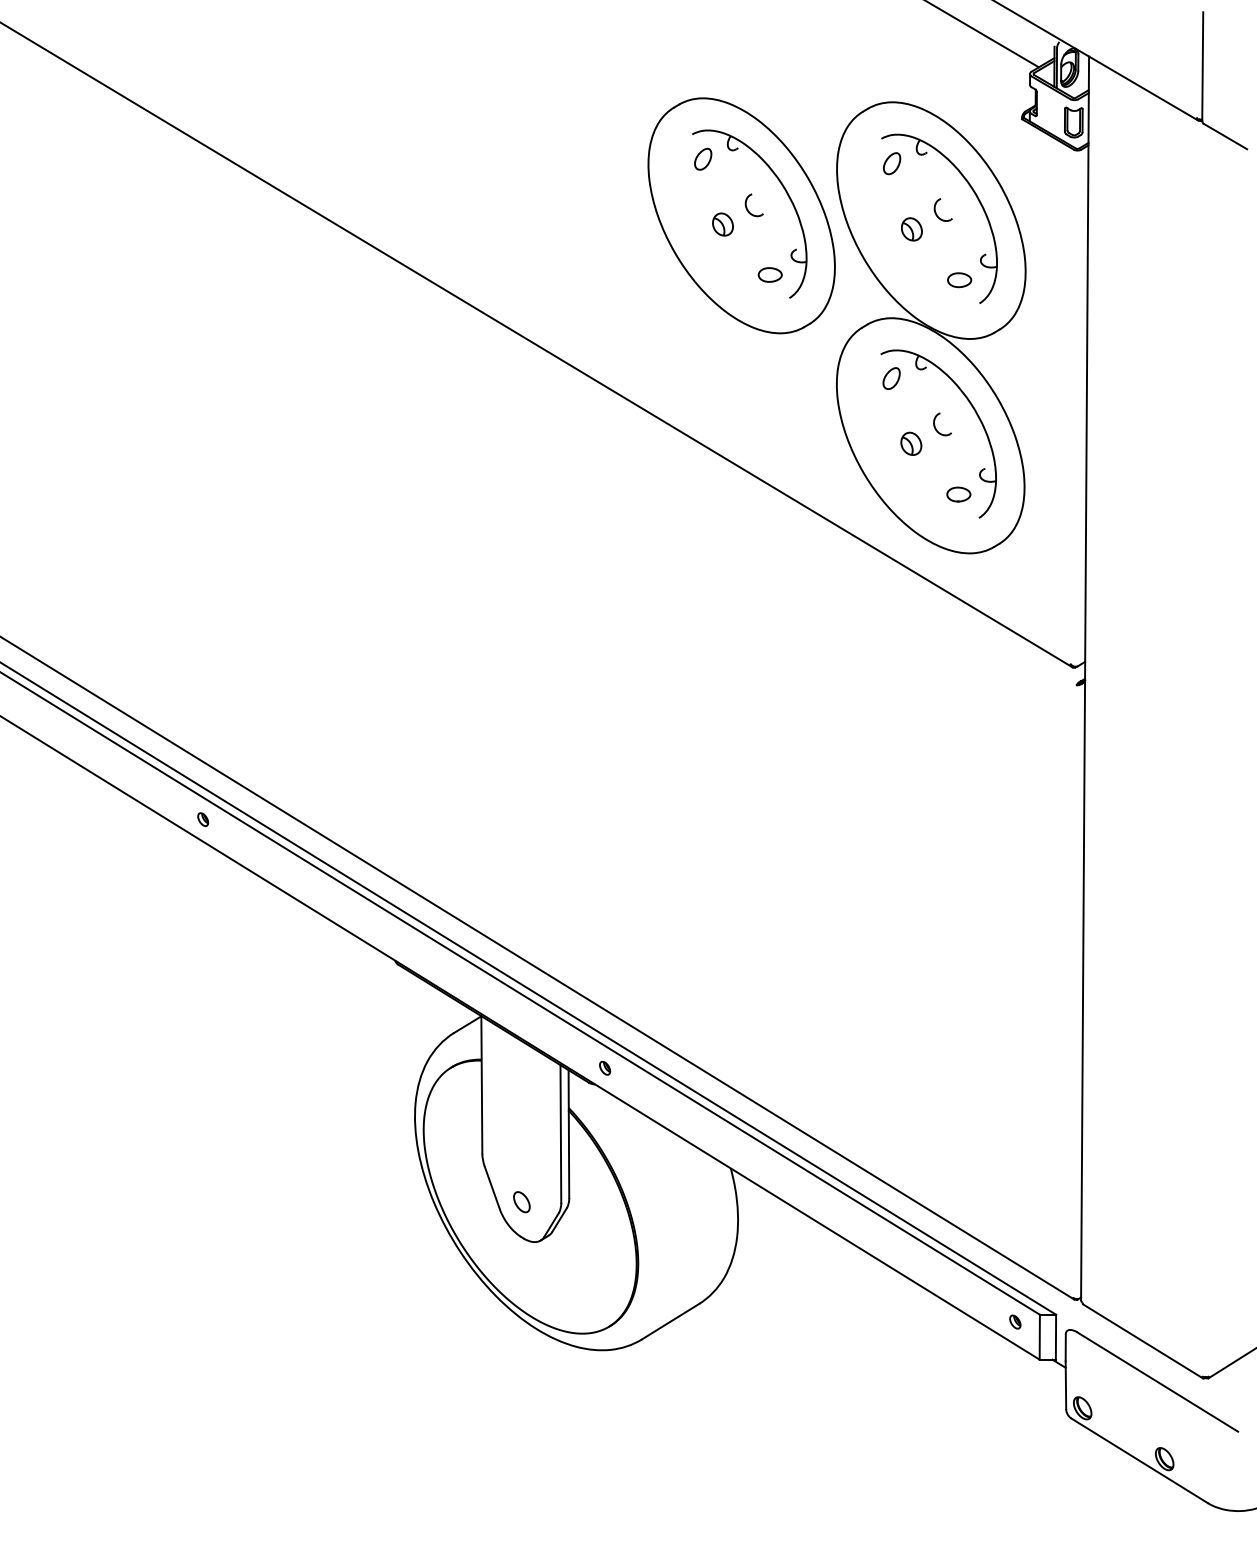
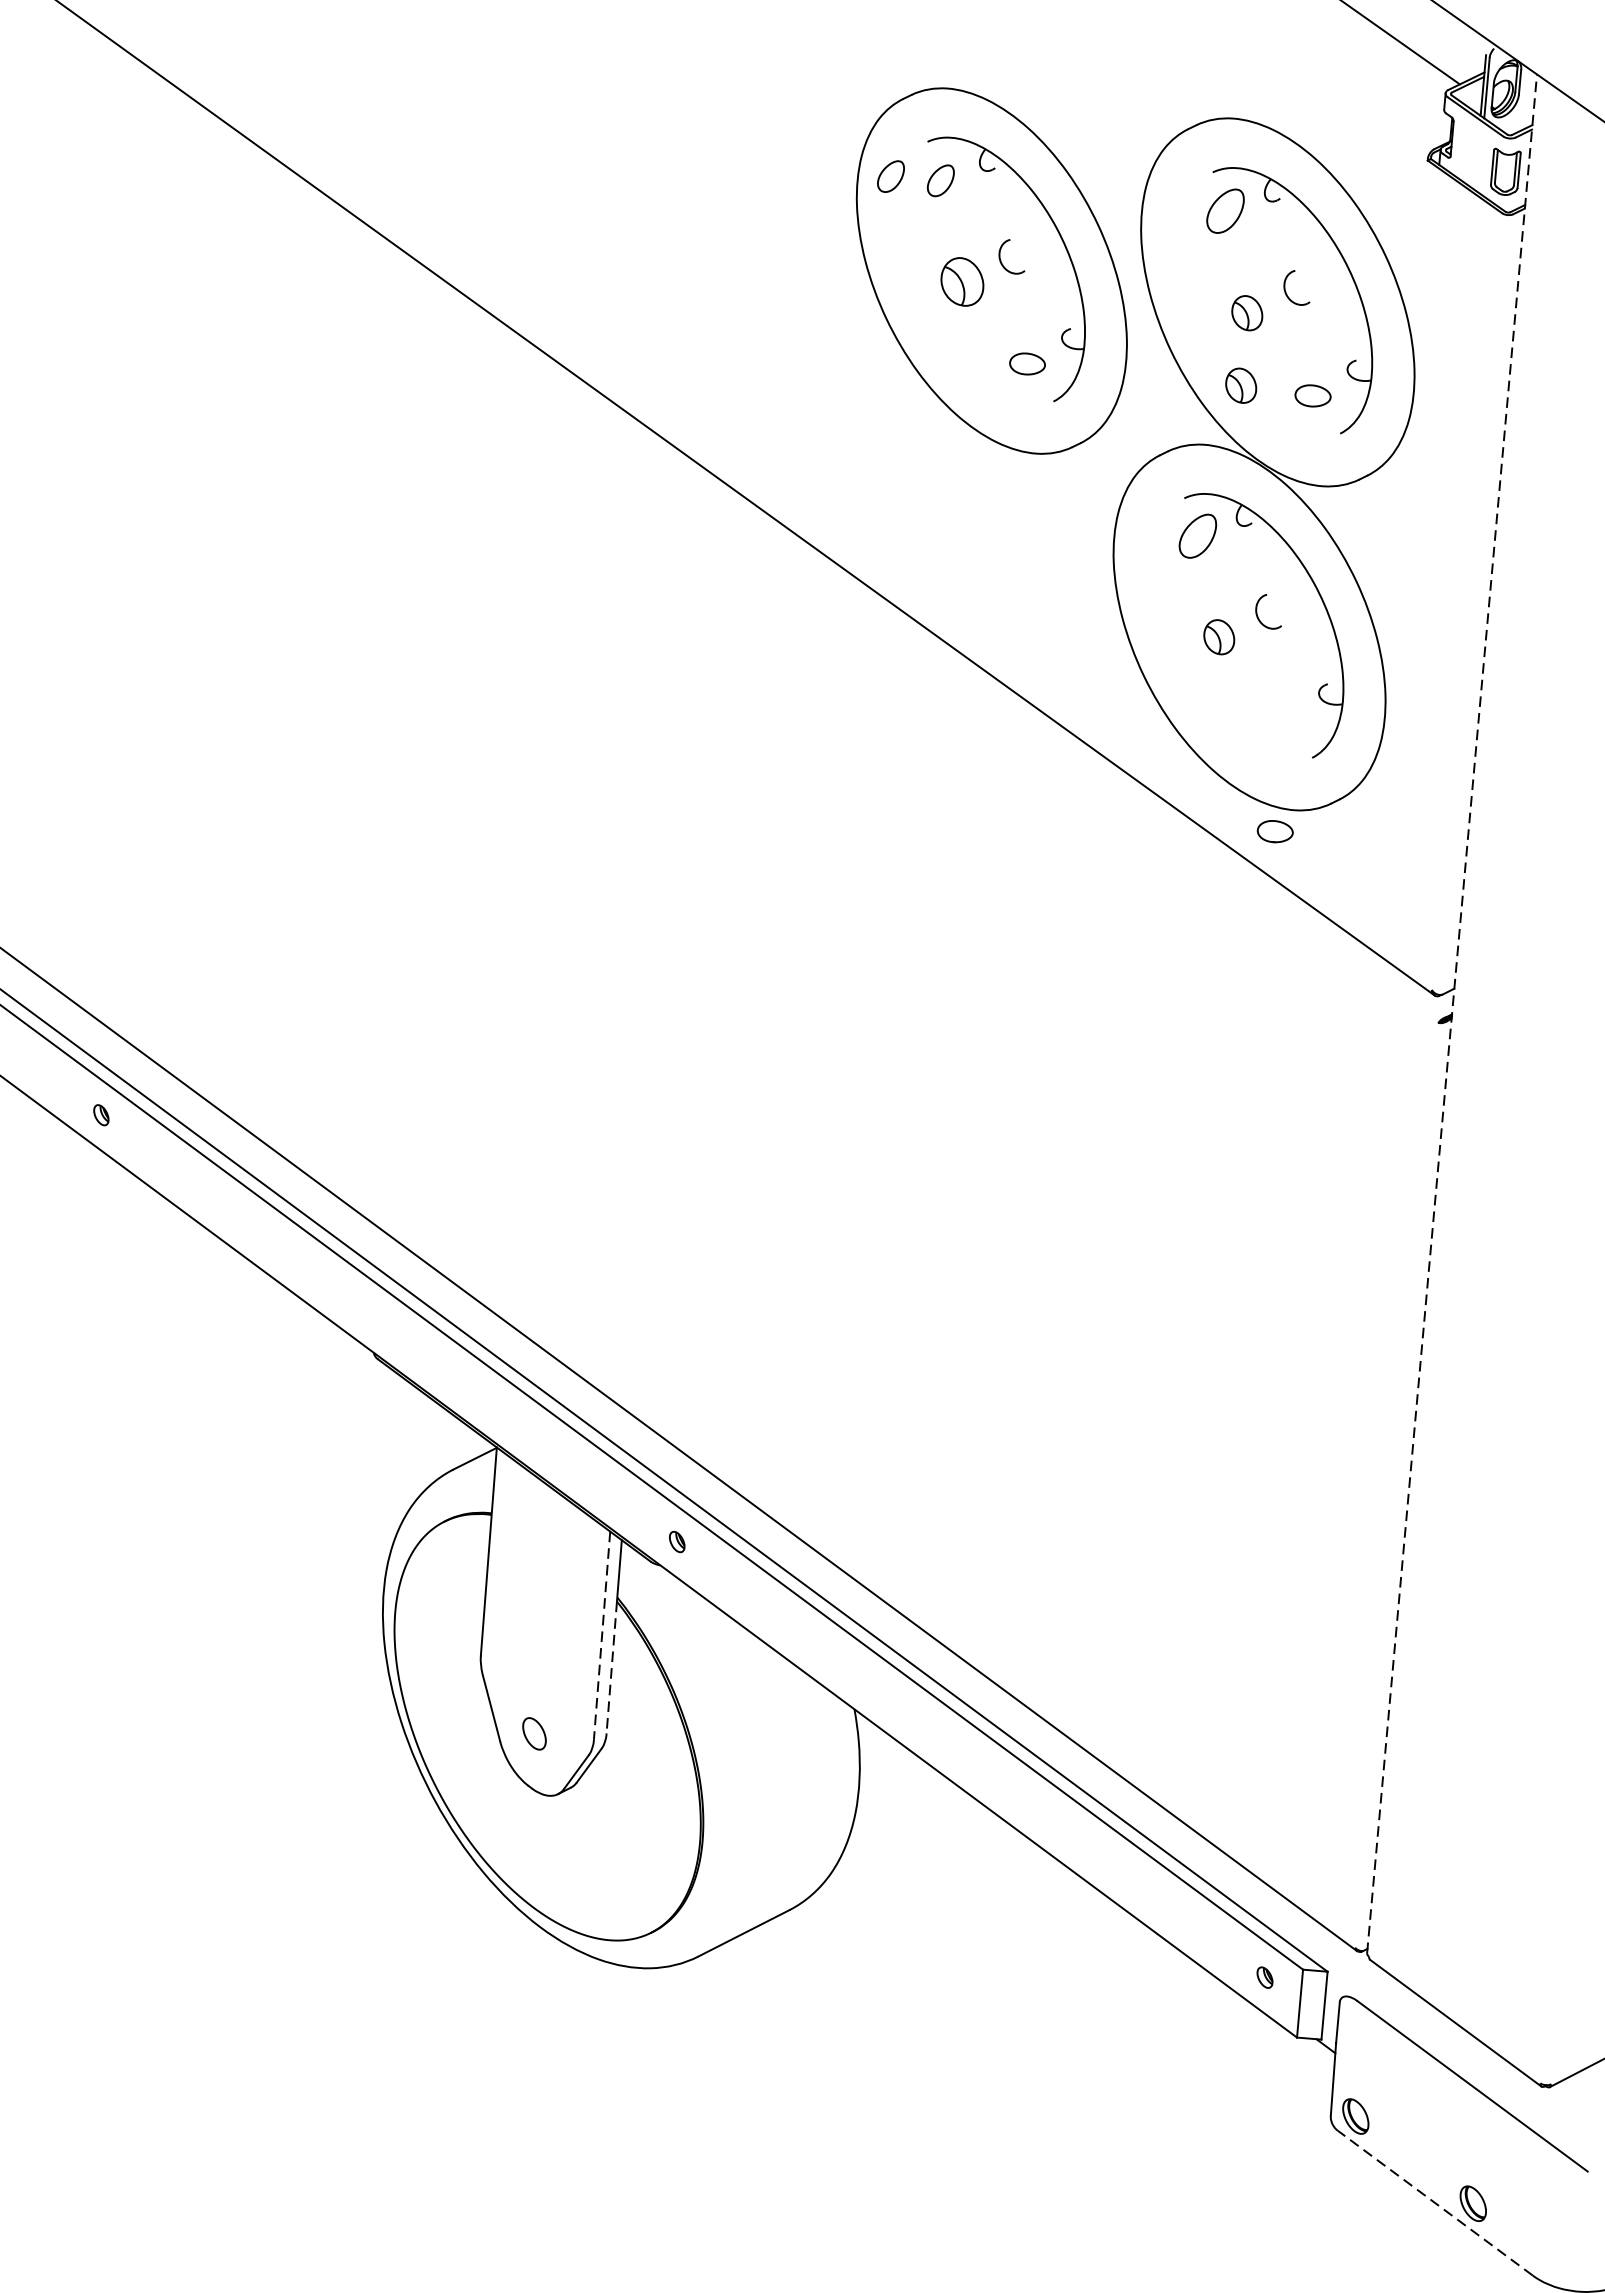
part: (670, 158) -> (891, 175), added
part: (892, 163) -> (1226, 211), size x1.4
part: (722, 224) -> (961, 281), size x1.4
part: (911, 277) -> (1240, 385), added
part: (891, 378) -> (1197, 535), size x1.4
part: (958, 494) -> (1274, 831), moved
line: (1085, 678) -> (1452, 1013), solid -> dashed
line: (560, 1134) -> (601, 1636), solid -> dashed
line: (569, 1154) -> (612, 1667), solid -> dashed
line: (1139, 1460) -> (1435, 2202), solid -> dashed

